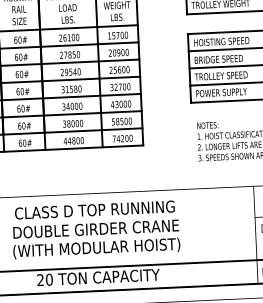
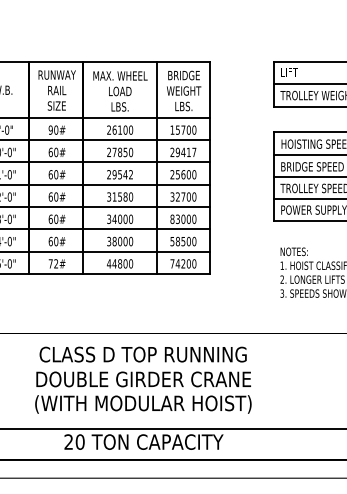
text: (15, 39) -> (50, 129), 60# -> 90#
text: (120, 52) -> (185, 152), 20900 -> 29417
text: (79, 71) -> (131, 174), 29540 -> 29542
text: (112, 104) -> (172, 218), 43000 -> 83000
text: (22, 142) -> (53, 263), 60# -> 72#

